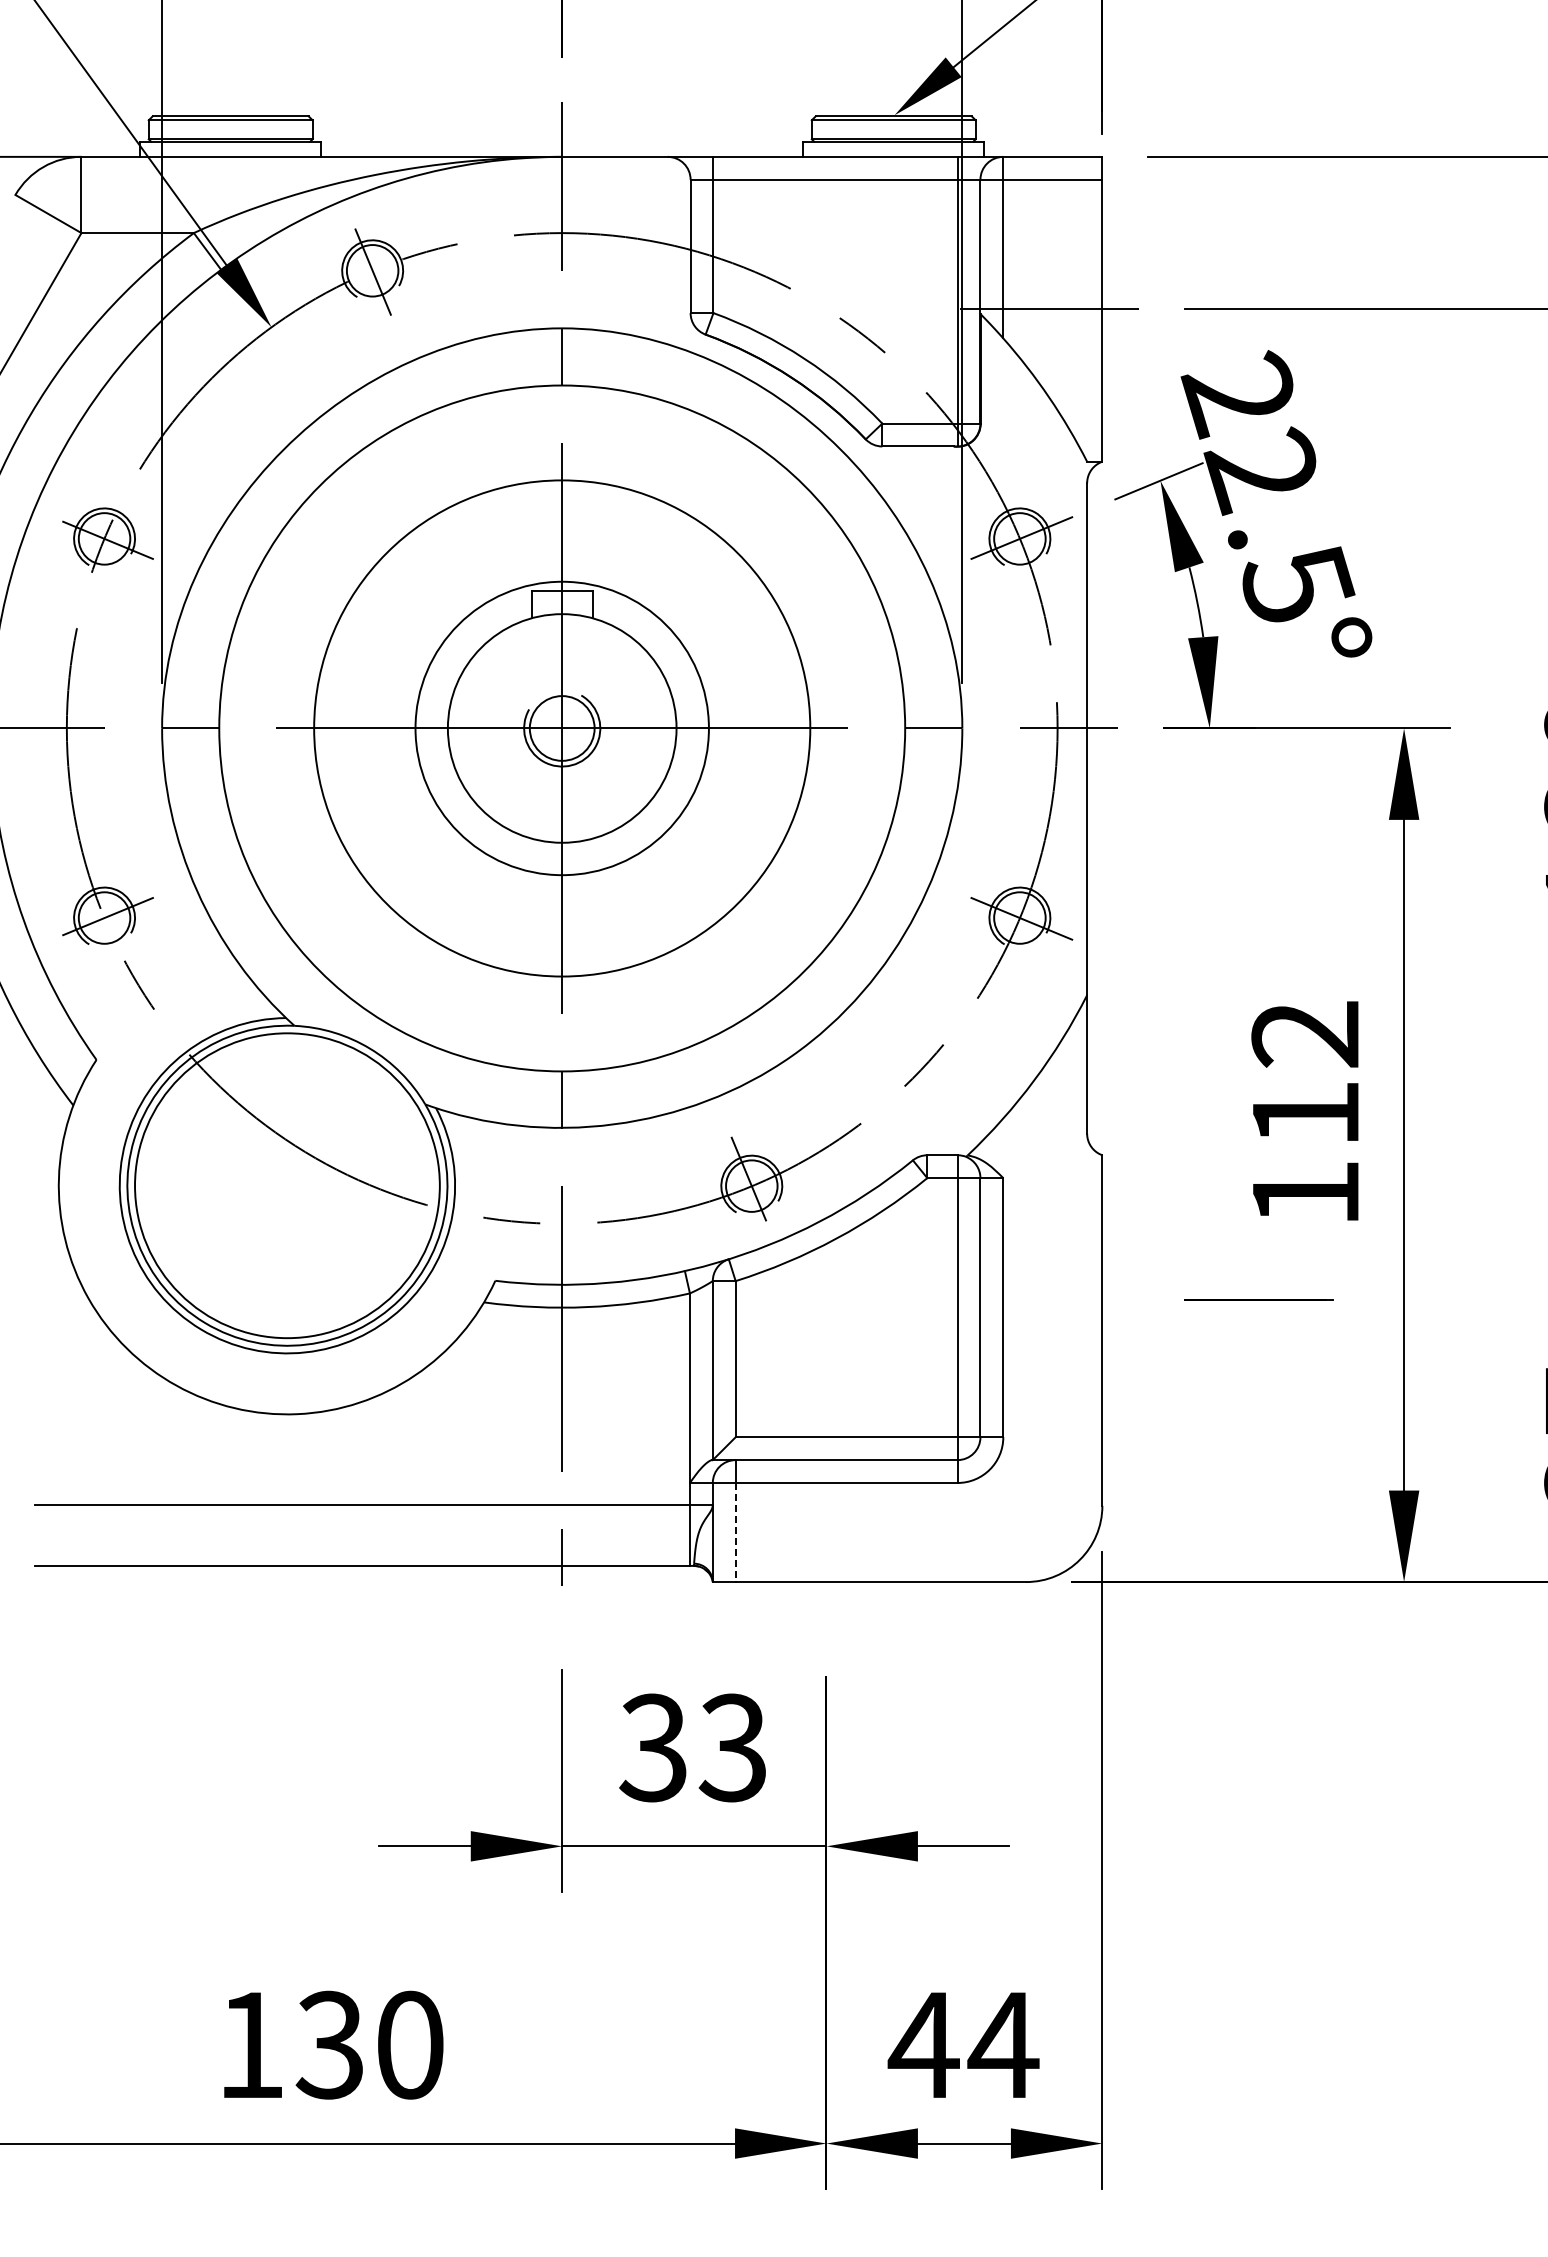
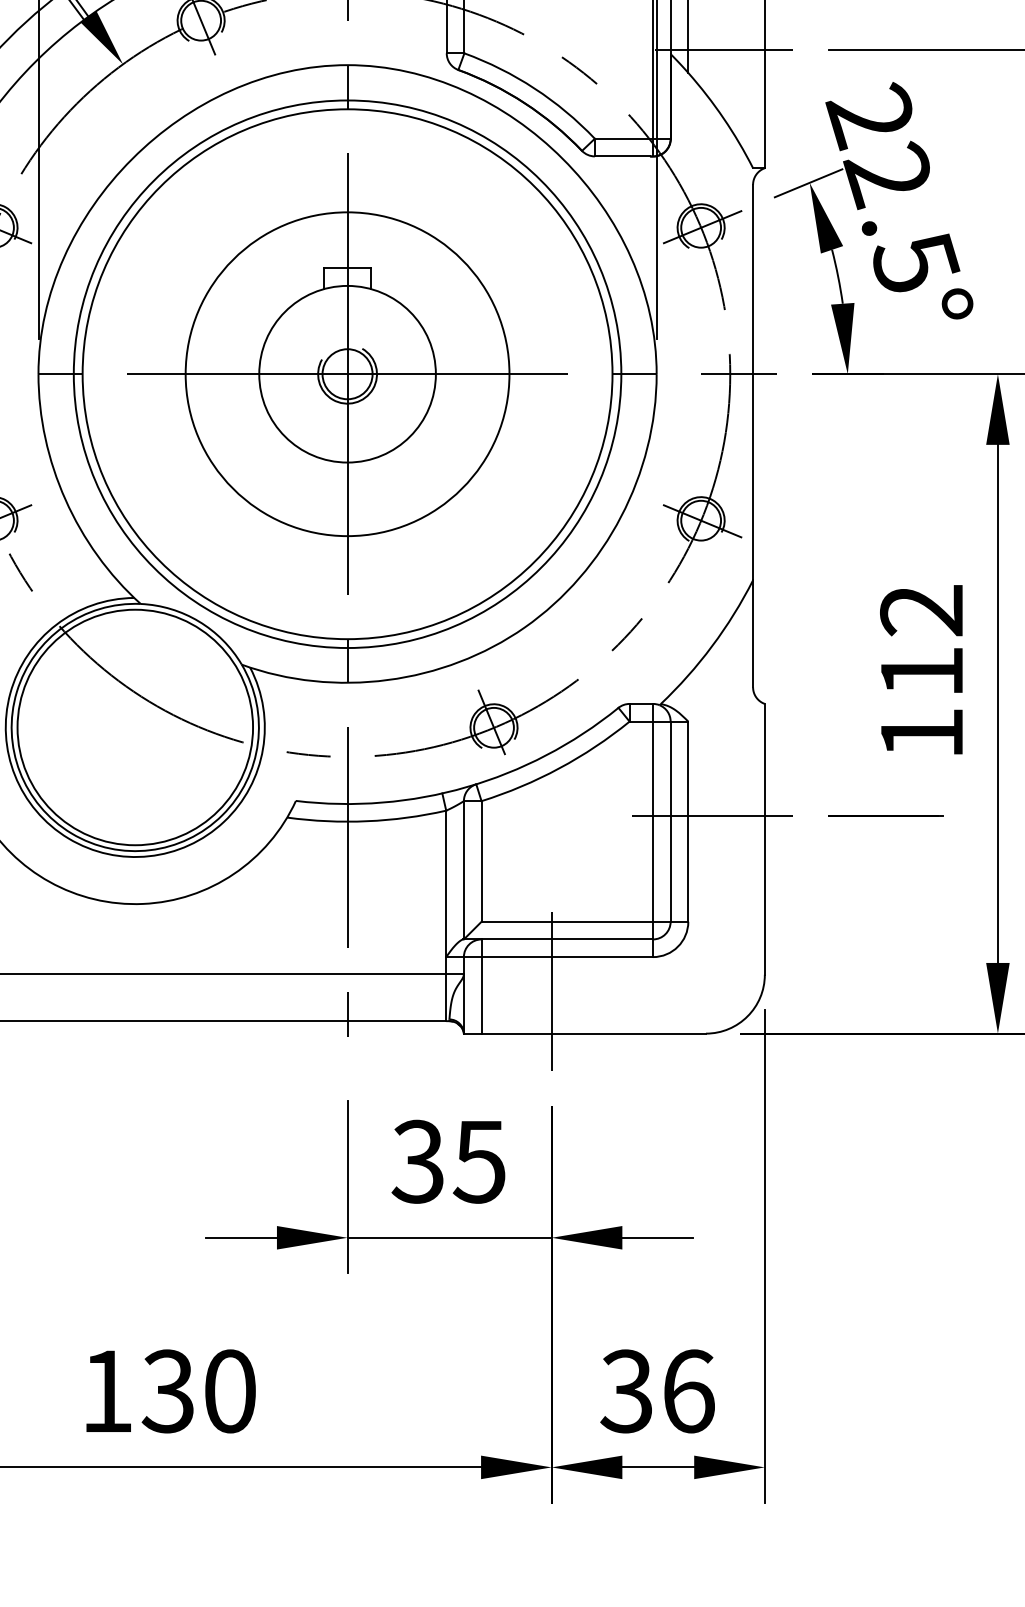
circle: (561, 728) -> (347, 374), size x1.43
circle: (561, 728) -> (347, 374), size x1.43
line: (1034, 1300) -> (712, 816), added
line: (826, 1527) -> (551, 991), added
line: (735, 1532) -> (481, 995), dashed -> solid
text: (732, 1747) -> (479, 1161), 33 -> 35
text: (963, 2044) -> (657, 1390), 44 -> 36

